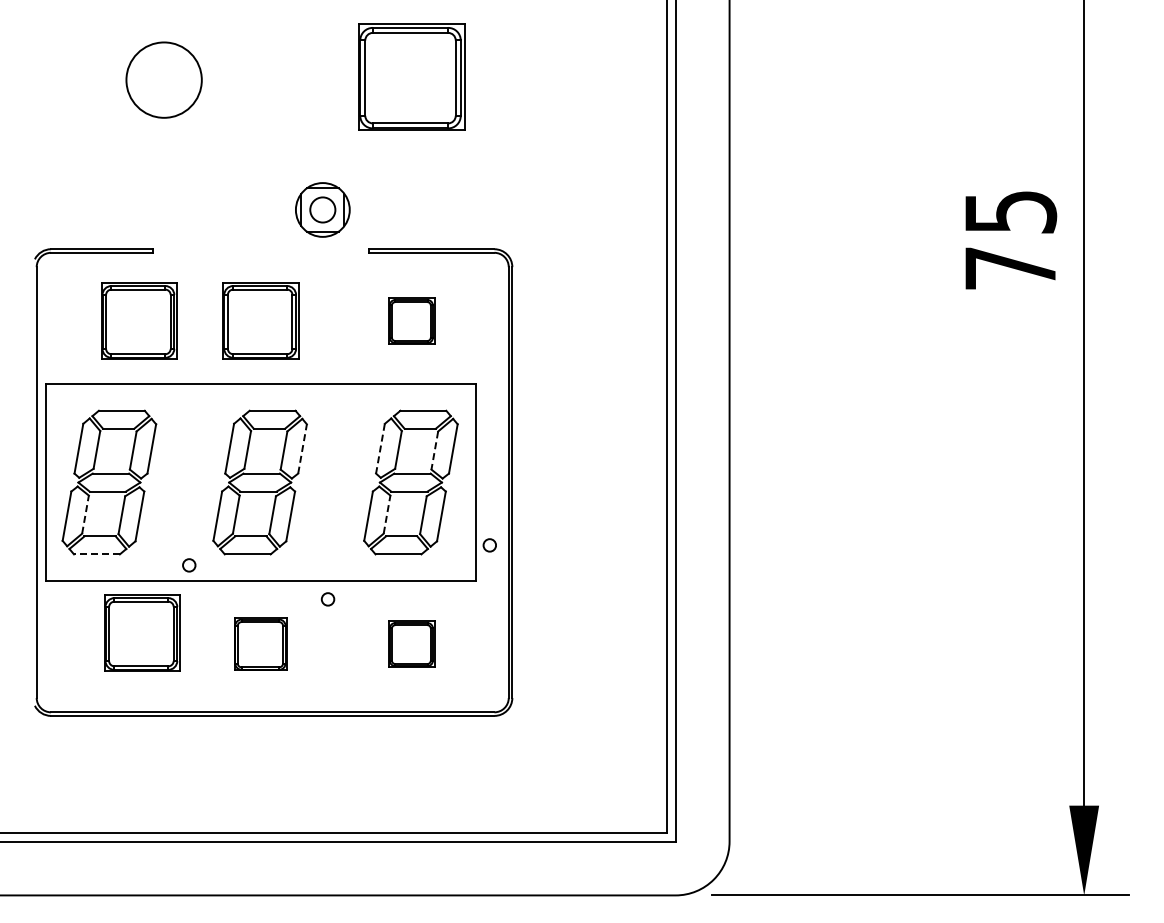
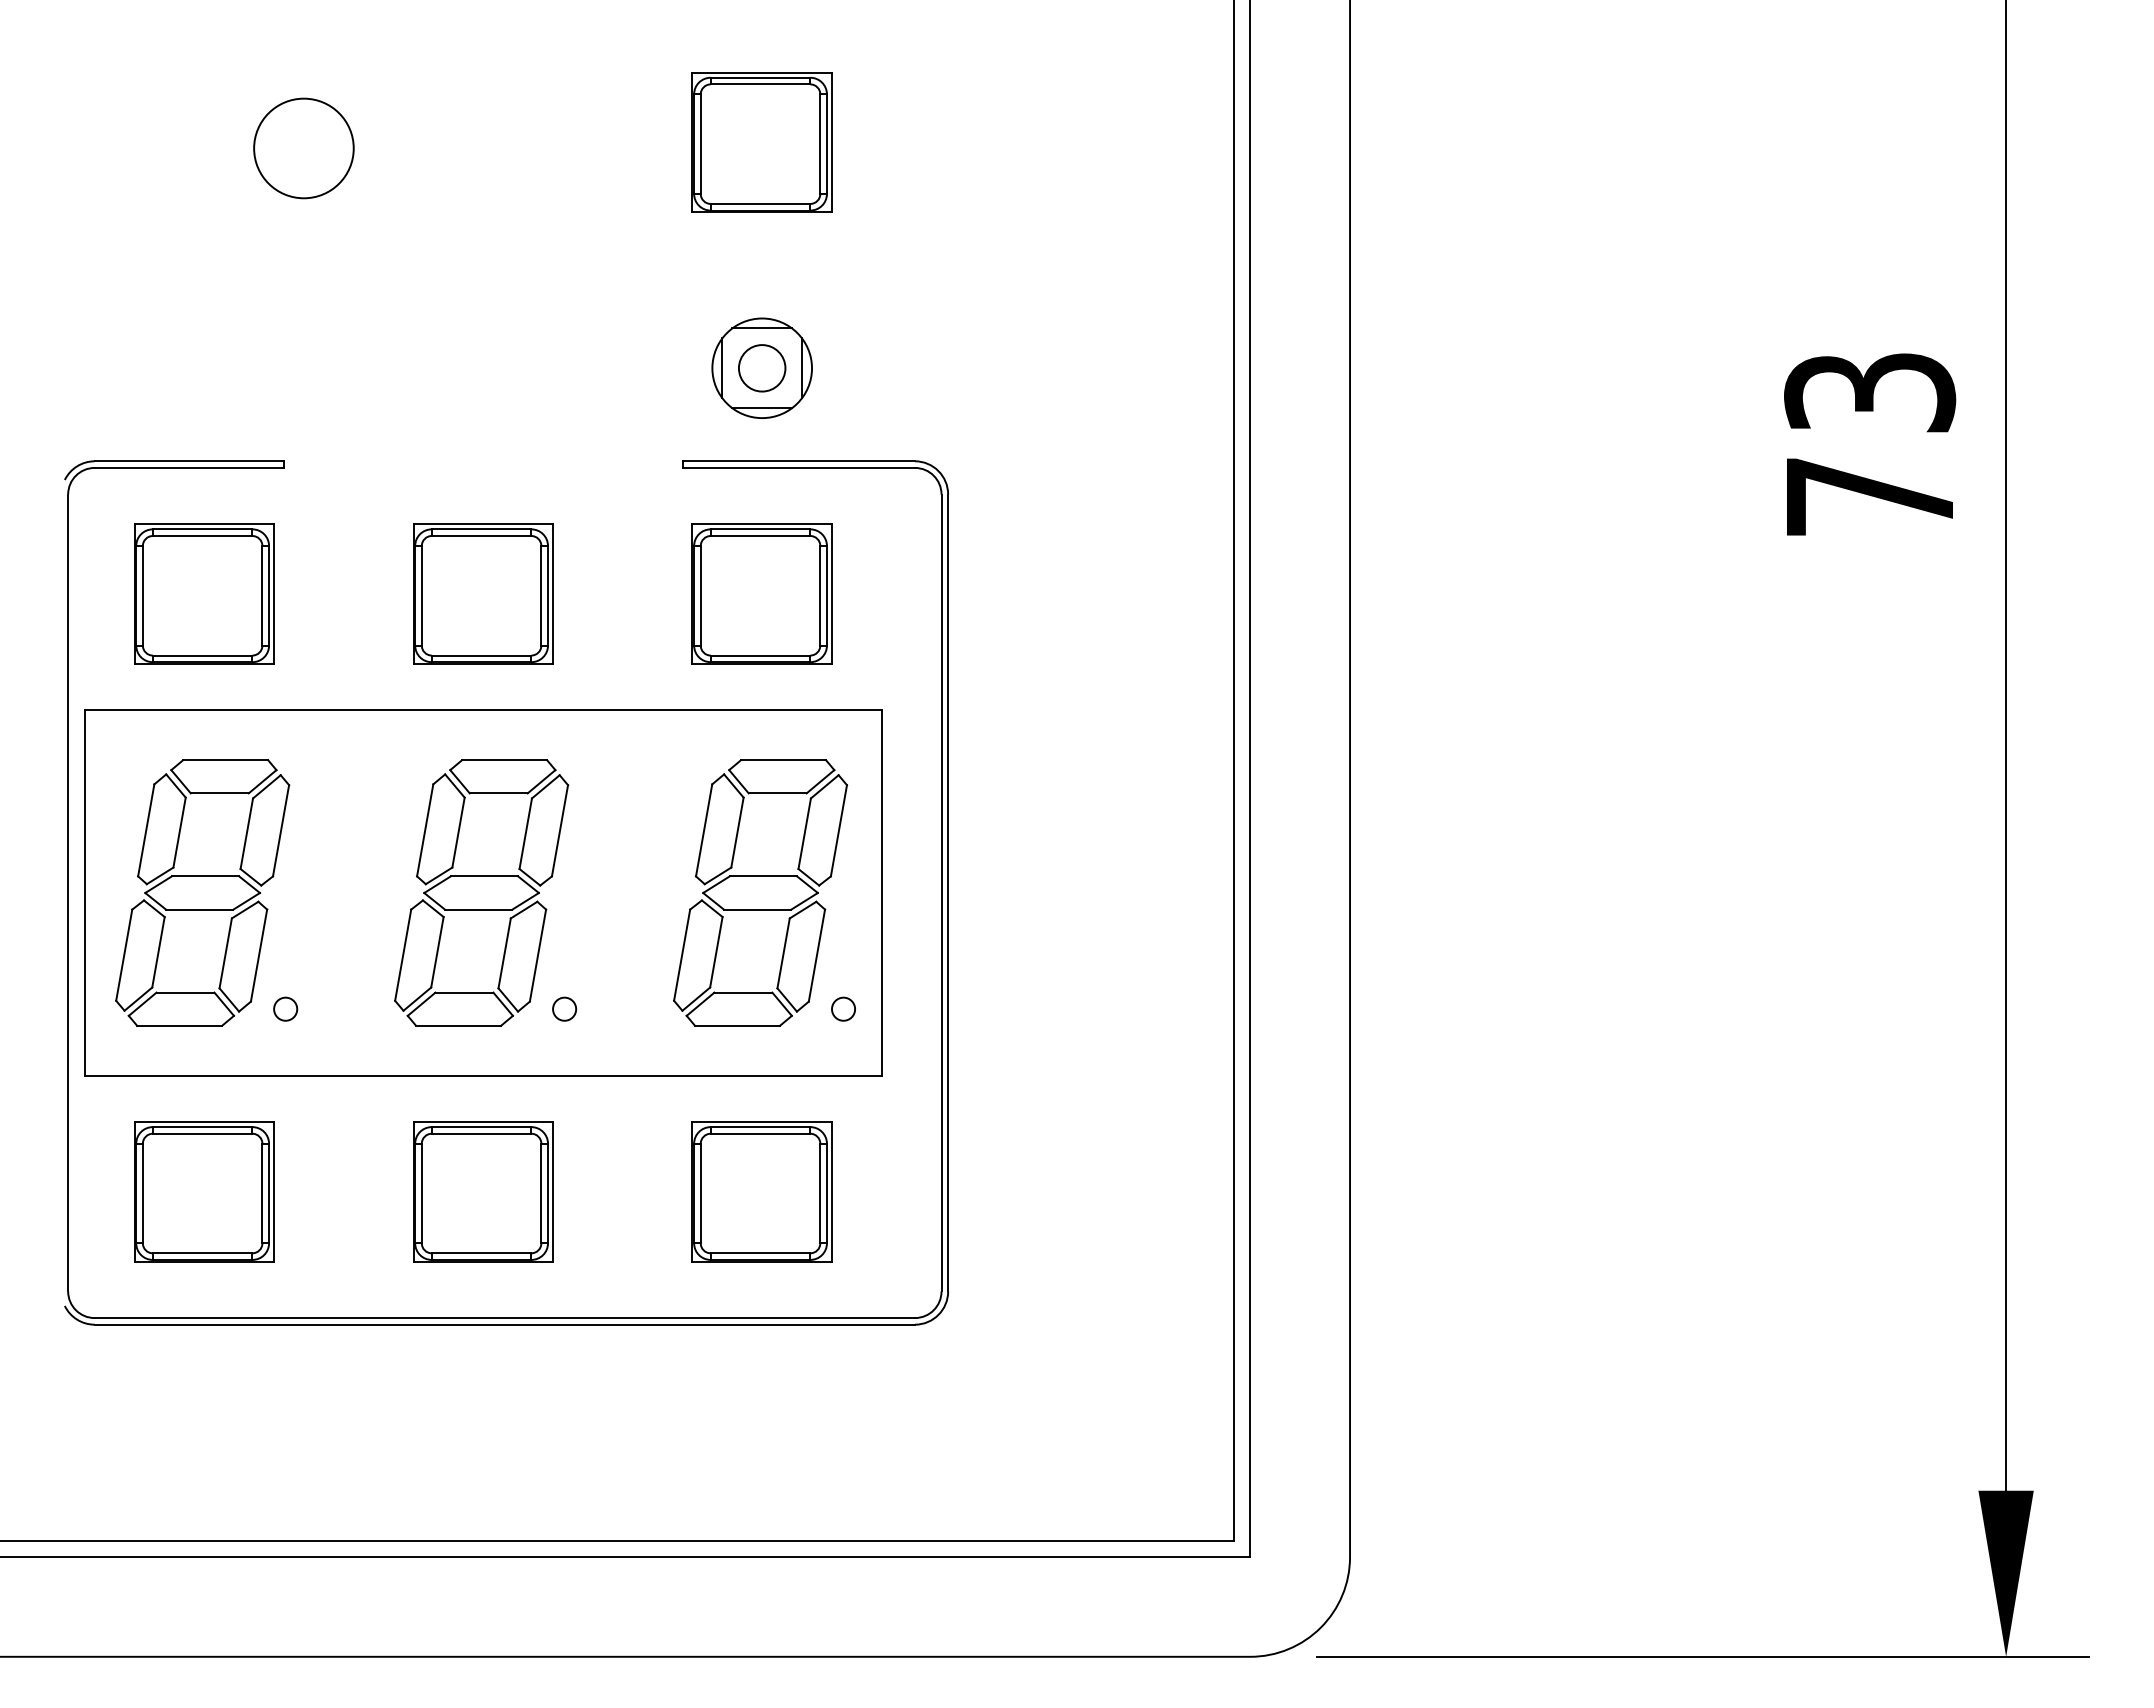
part: (411, 76) -> (761, 141), size x0.71
circle: (164, 80) -> (304, 149), size x0.71
part: (322, 209) -> (761, 367), moved
text: (1010, 212) -> (1869, 393), 75 -> 73
part: (139, 320) -> (204, 593), moved
part: (411, 320) -> (761, 593), size x1.67
line: (302, 448) -> (559, 829), dashed -> solid
line: (380, 449) -> (704, 831), dashed -> solid
line: (434, 451) -> (804, 835), dashed -> solid
line: (85, 514) -> (158, 952), dashed -> solid
line: (387, 514) -> (717, 952), dashed -> solid
circle: (489, 545) -> (842, 1009), moved
line: (96, 554) -> (178, 1026), dashed -> solid
circle: (189, 565) -> (286, 1009), moved
circle: (327, 599) -> (563, 1009), moved
part: (142, 632) -> (204, 1190), moved
part: (260, 643) -> (482, 1190), size x1.43
part: (411, 643) -> (761, 1190), size x1.67

